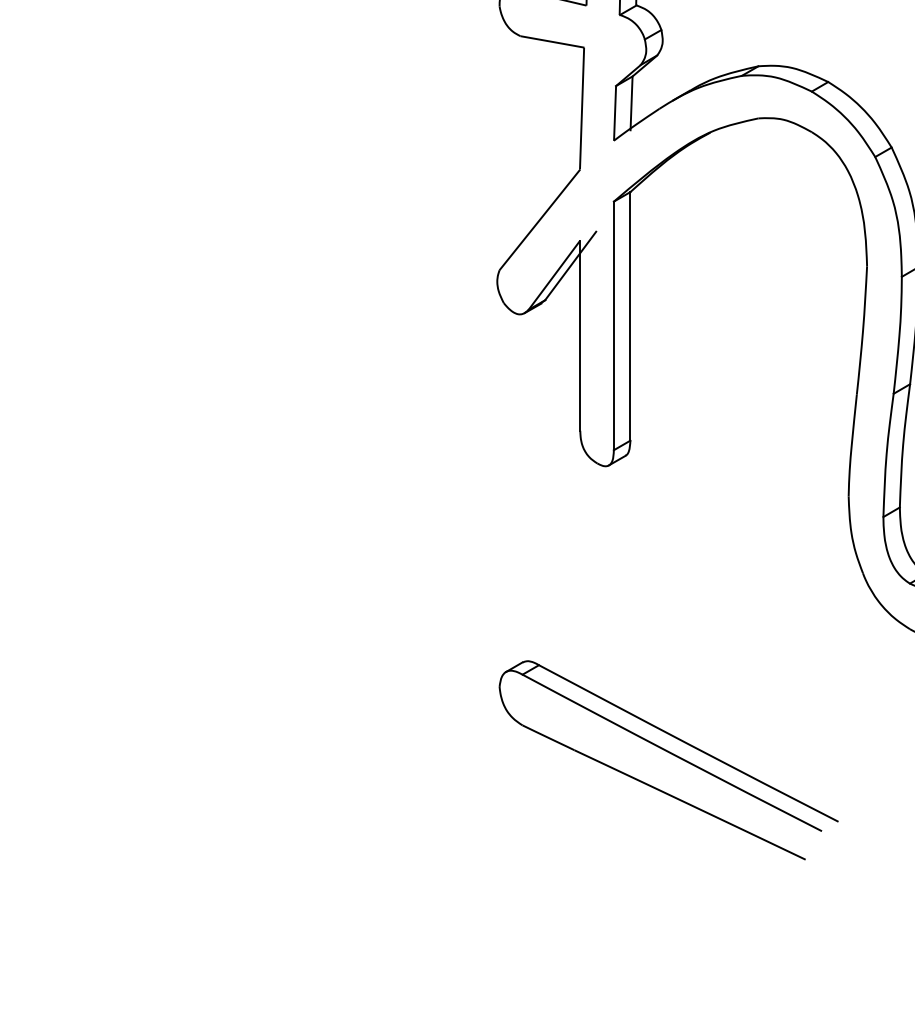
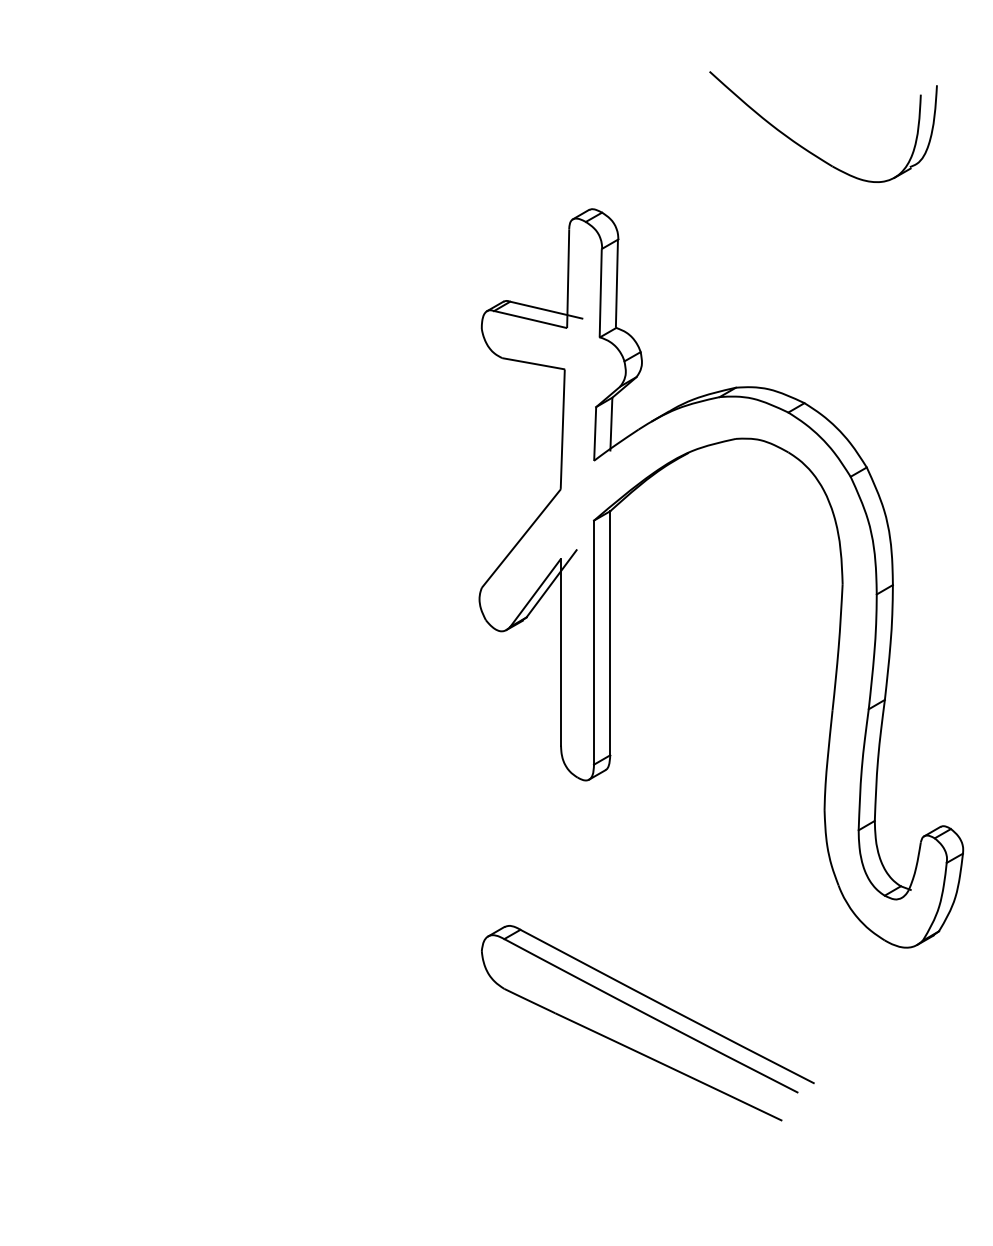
part: (671, 754) -> (650, 1017), moved

